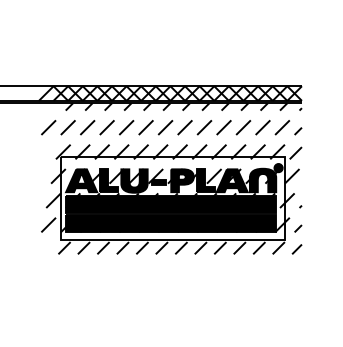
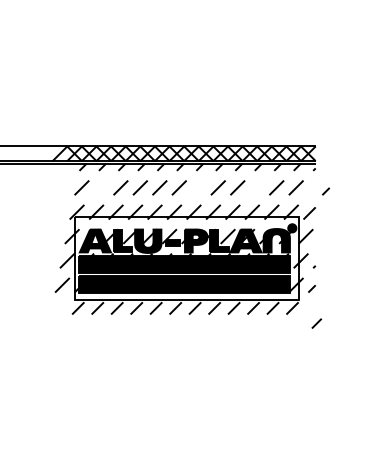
line: (48, 127) -> (62, 187), removed
line: (87, 127) -> (101, 187), removed
line: (184, 127) -> (198, 187), removed
line: (242, 127) -> (256, 187), removed
line: (298, 131) -> (326, 191), moved
line: (296, 249) -> (316, 323), moved

